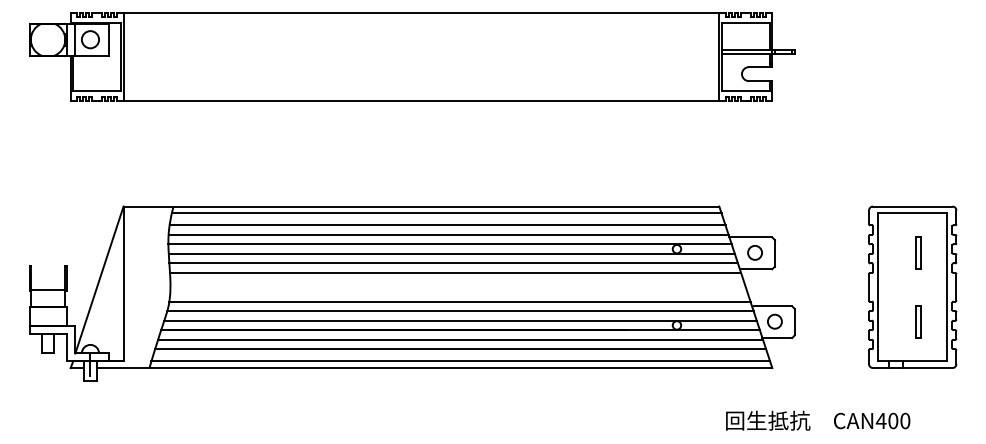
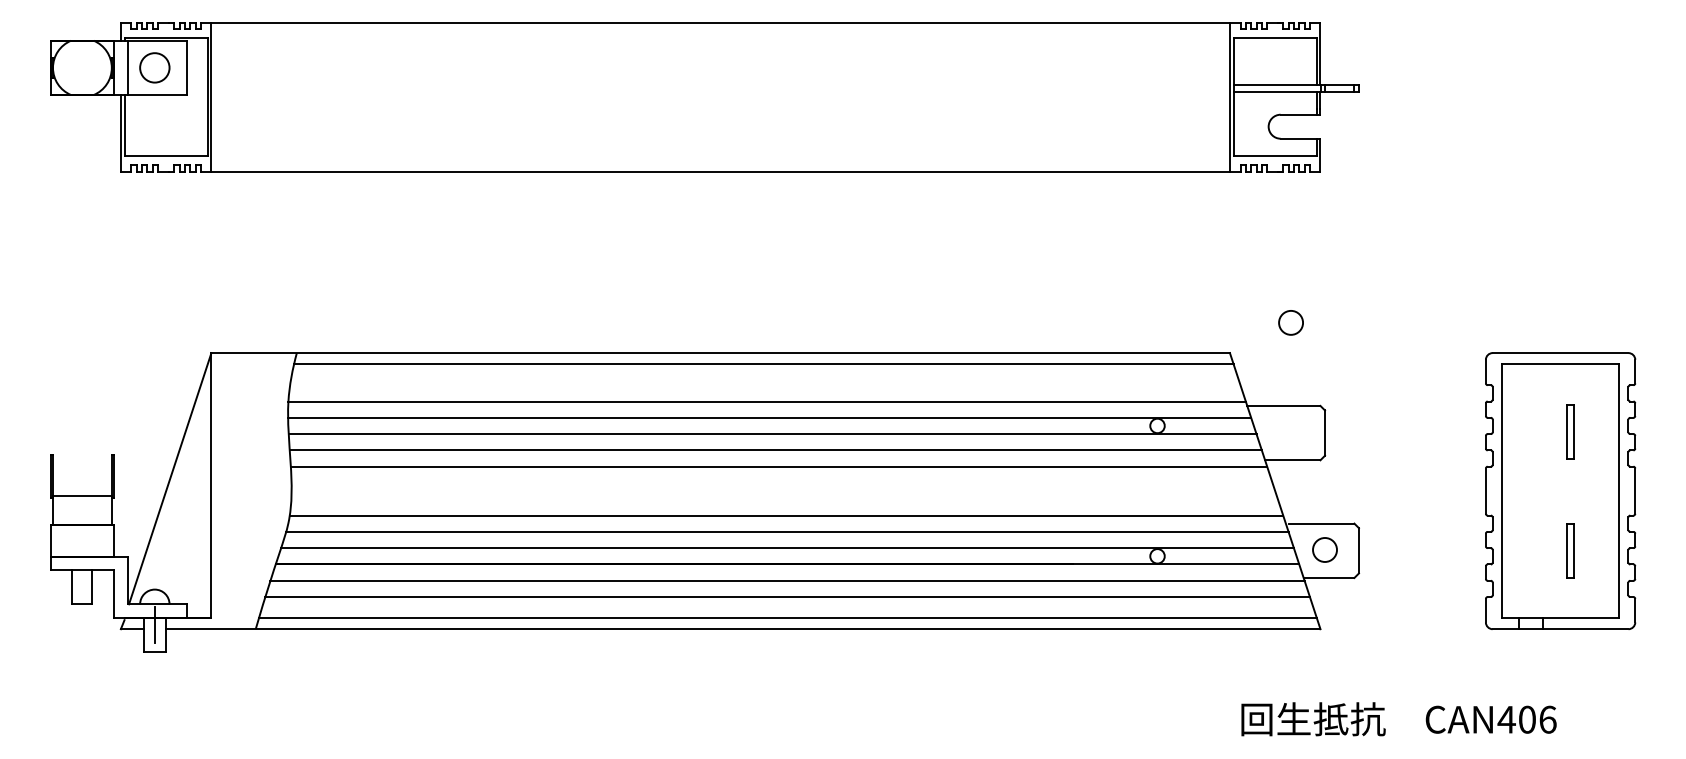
line: (447, 225) -> (765, 385), removed
circle: (754, 252) -> (1290, 322), moved
text: (905, 421) -> (1548, 720), CAN400 -> CAN406

